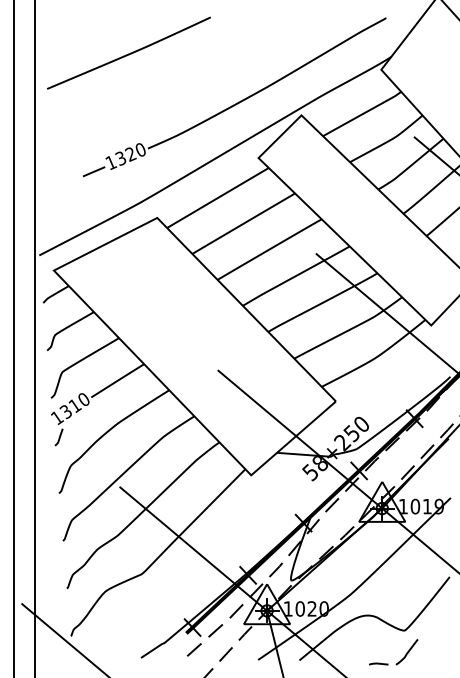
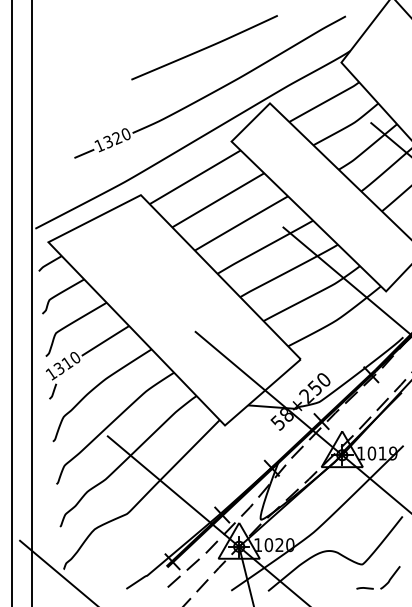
curve: (128, 52) -> (204, 47), moved
part: (401, 658) -> (385, 583), moved

